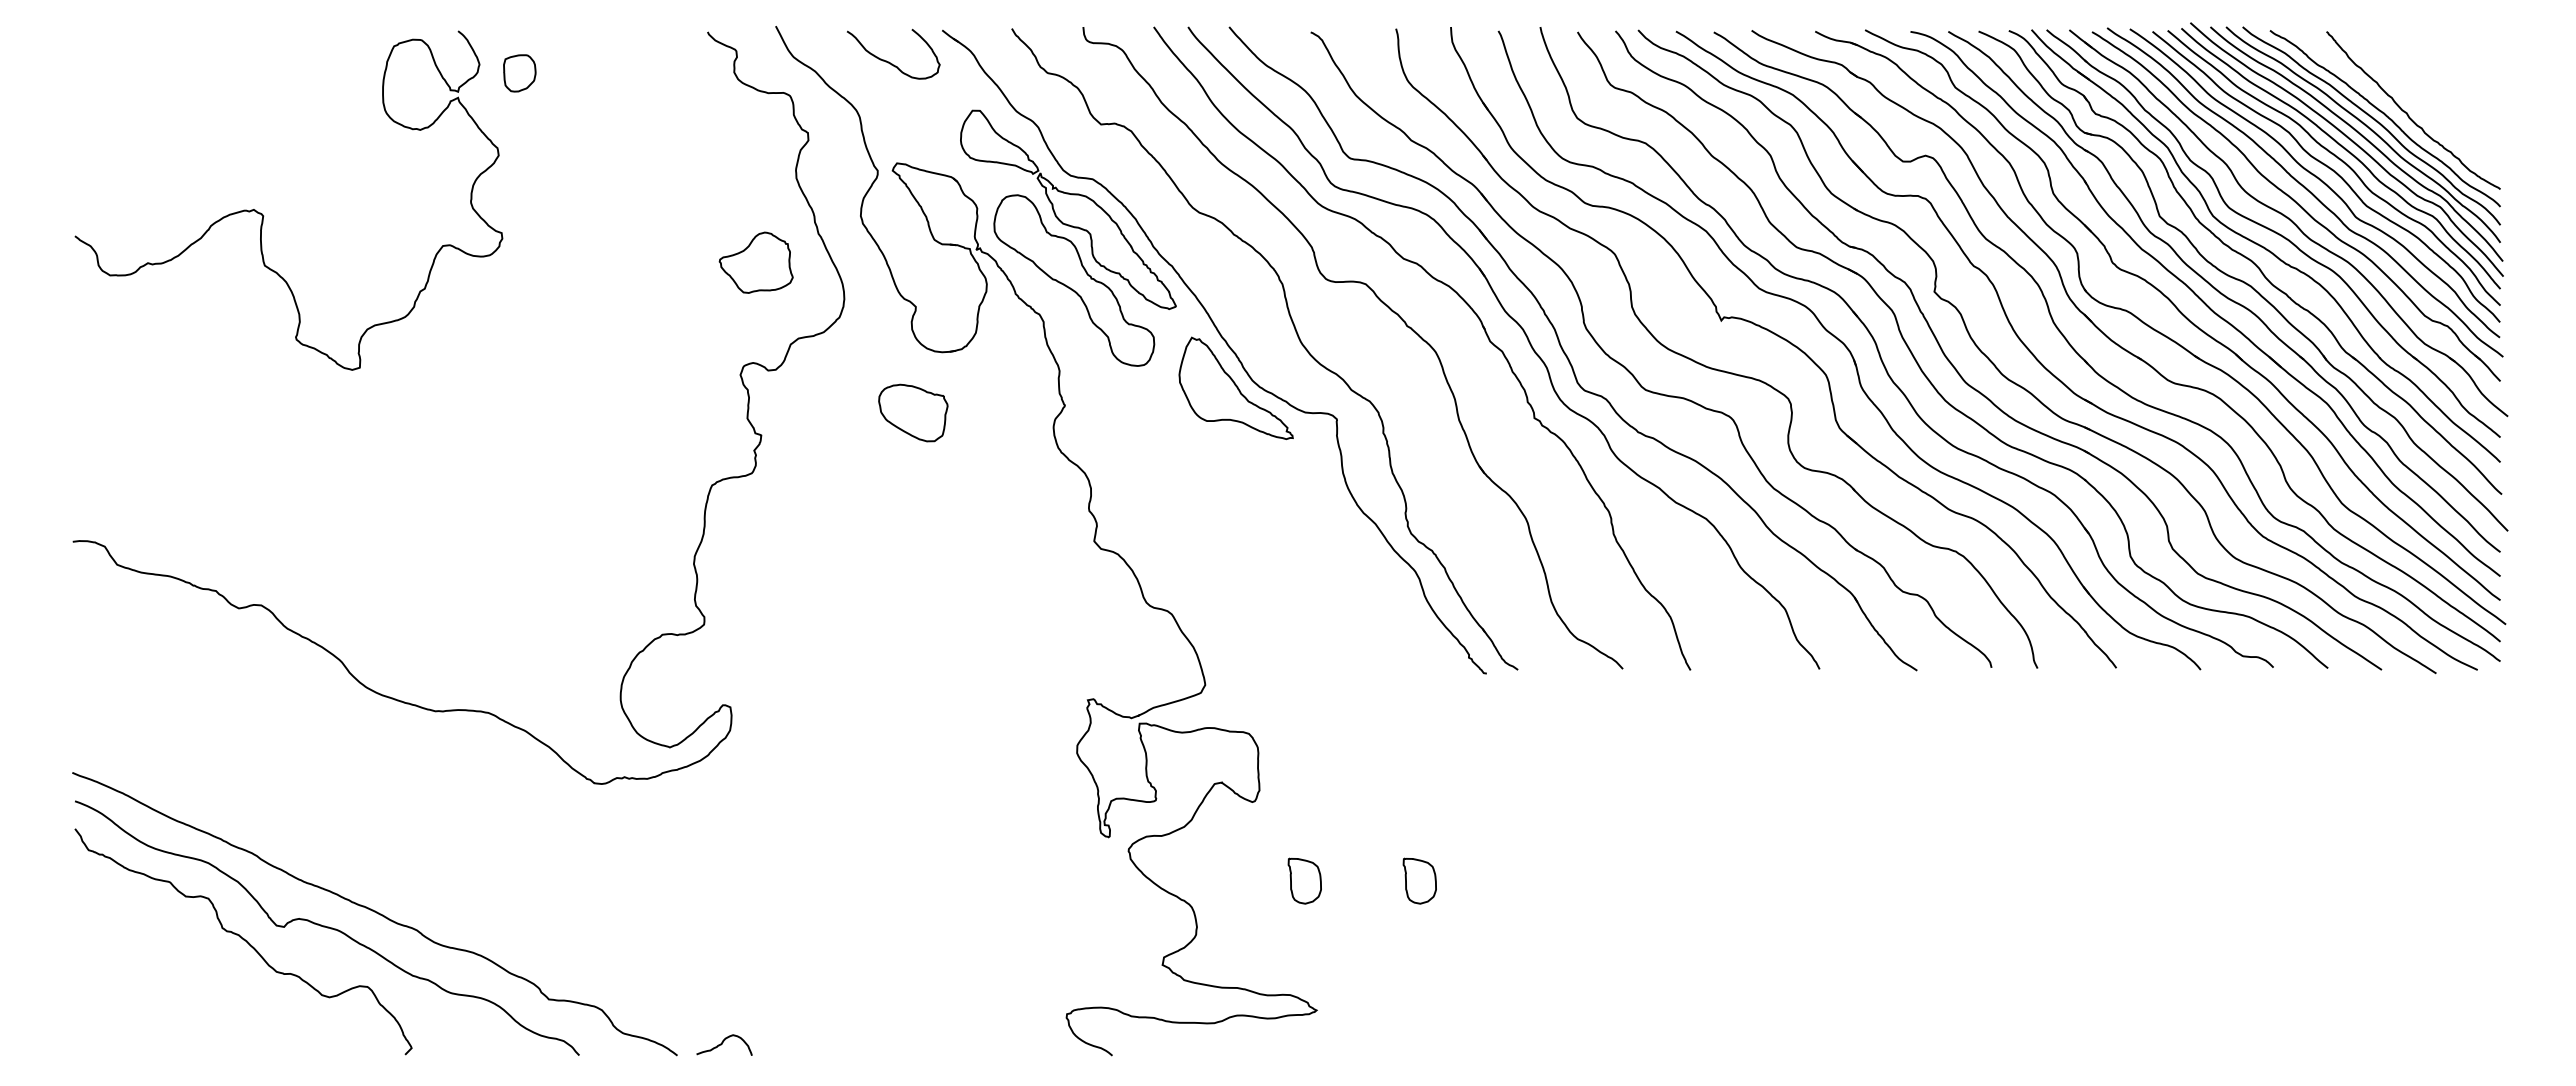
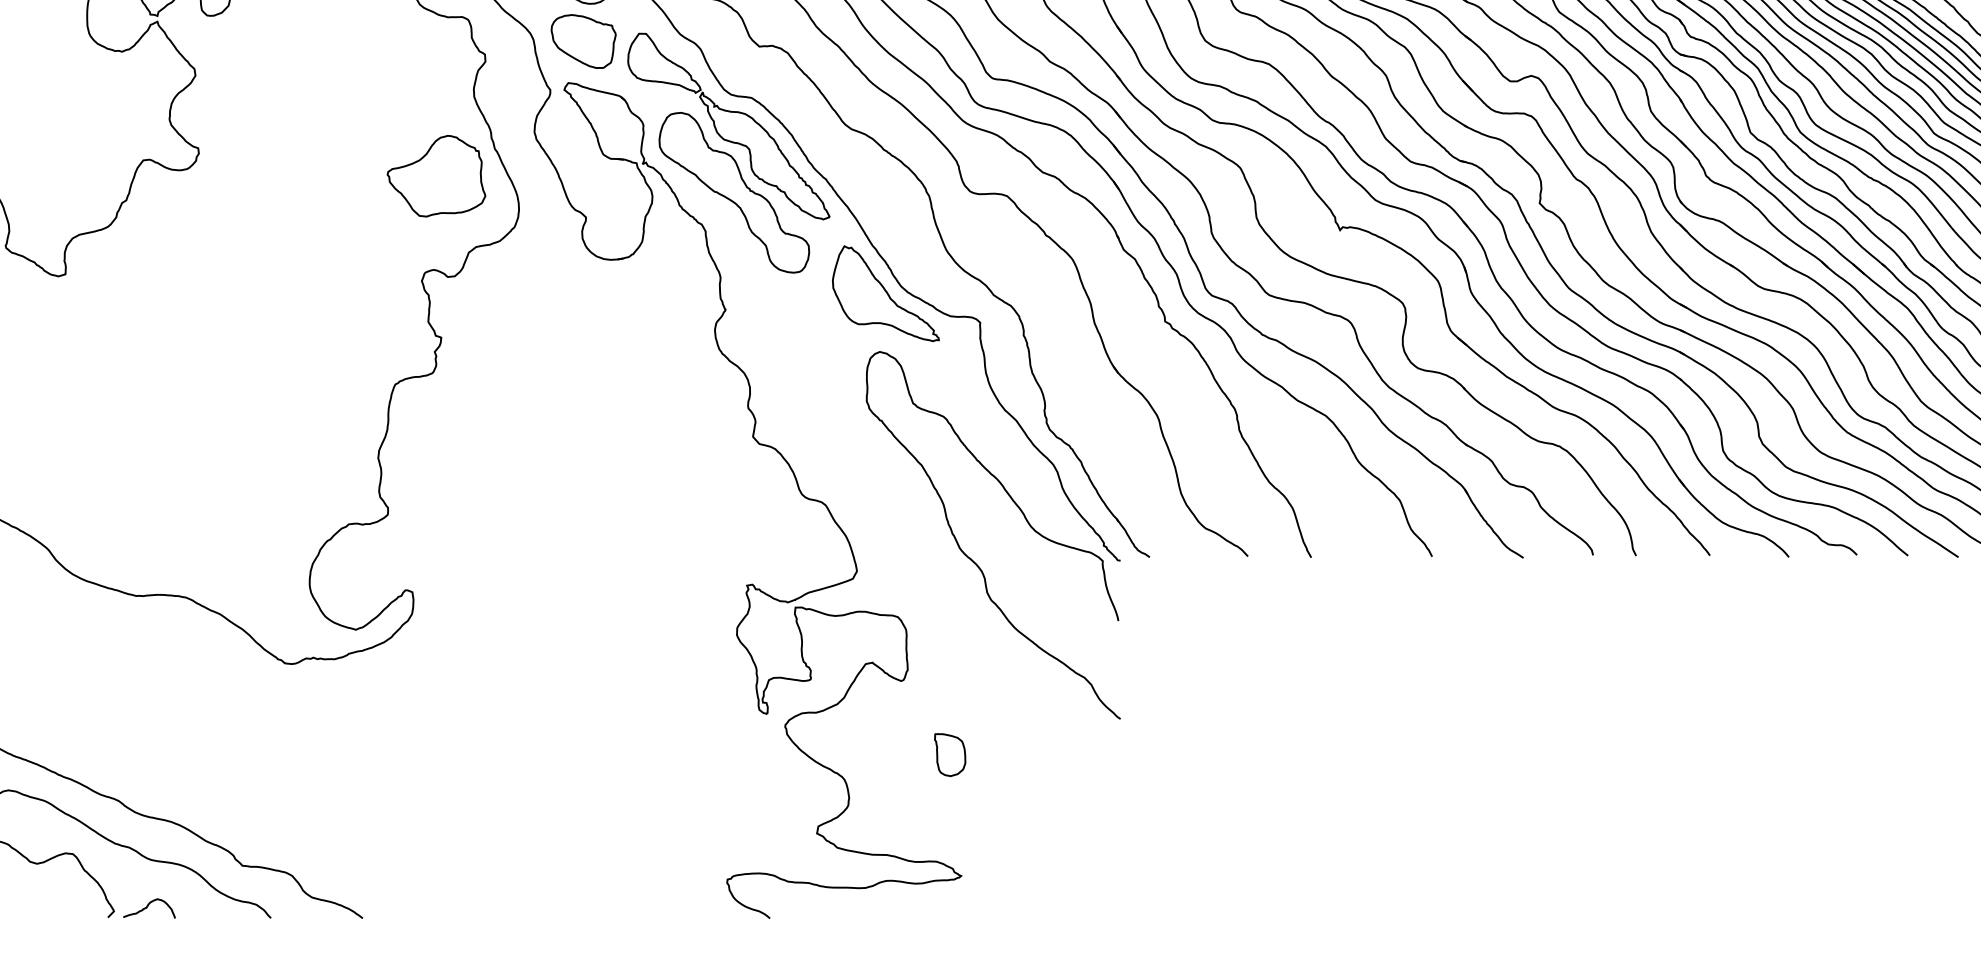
part: (756, 262) -> (436, 175), size x1.43
part: (913, 412) -> (583, 41), moved
curve: (1326, 670) -> (970, 557), added
part: (1419, 880) -> (1057, 754), removed
curve: (722, 1044) -> (147, 907), moved

